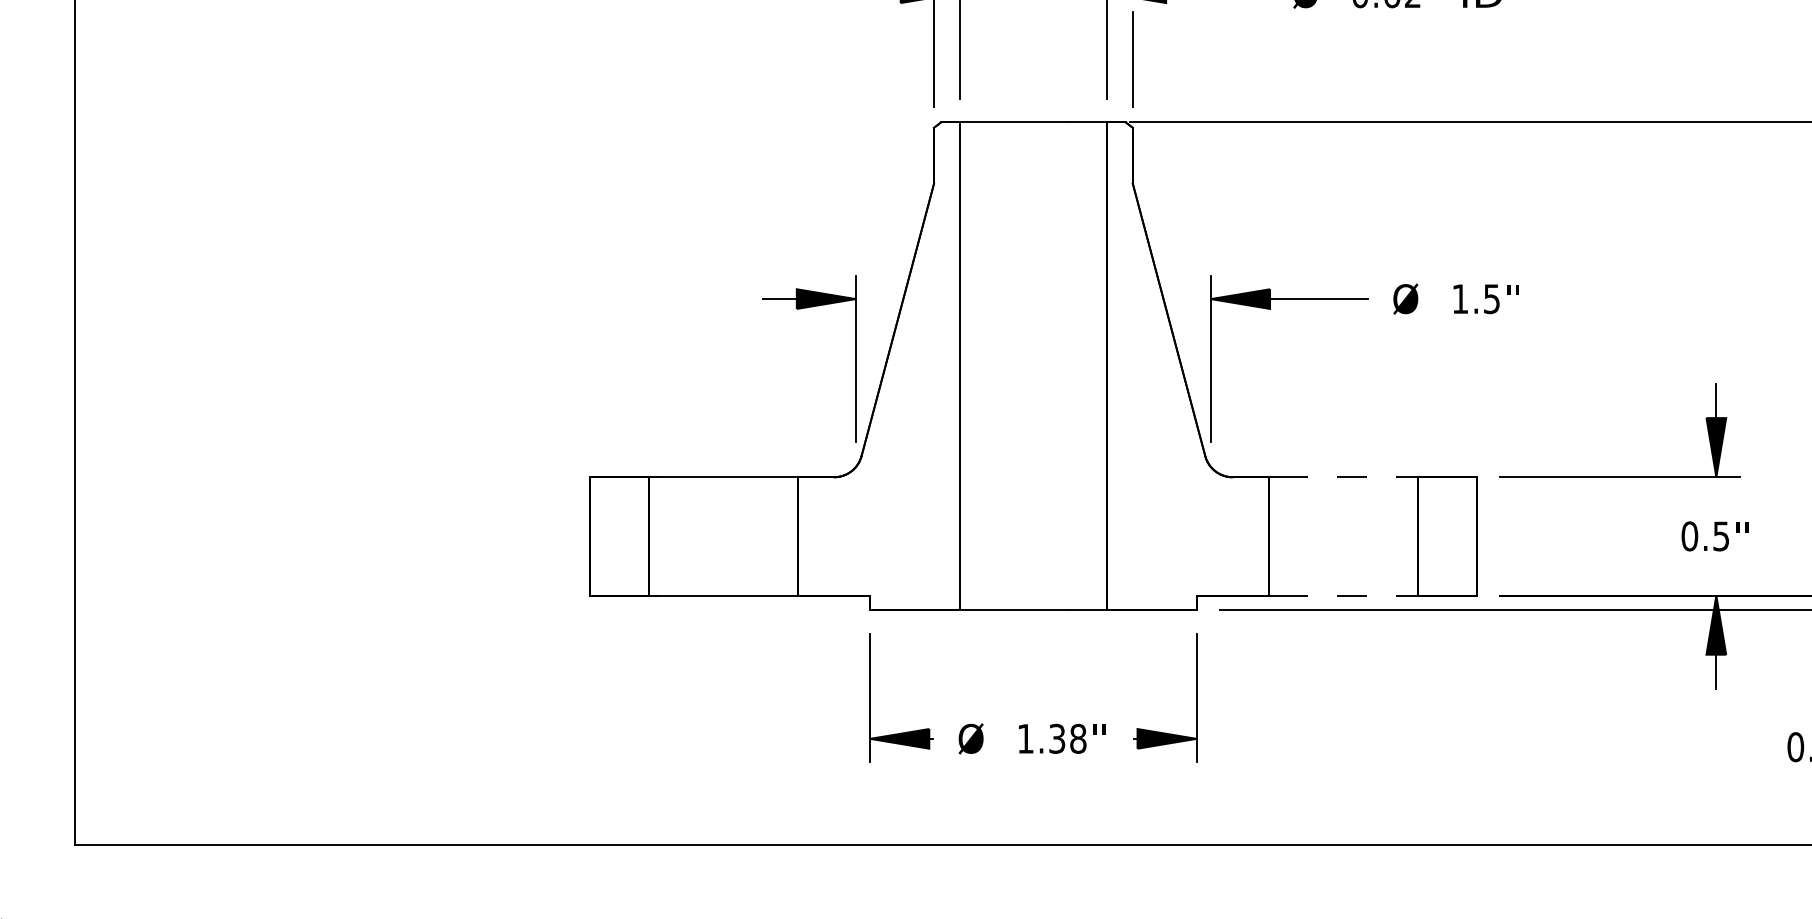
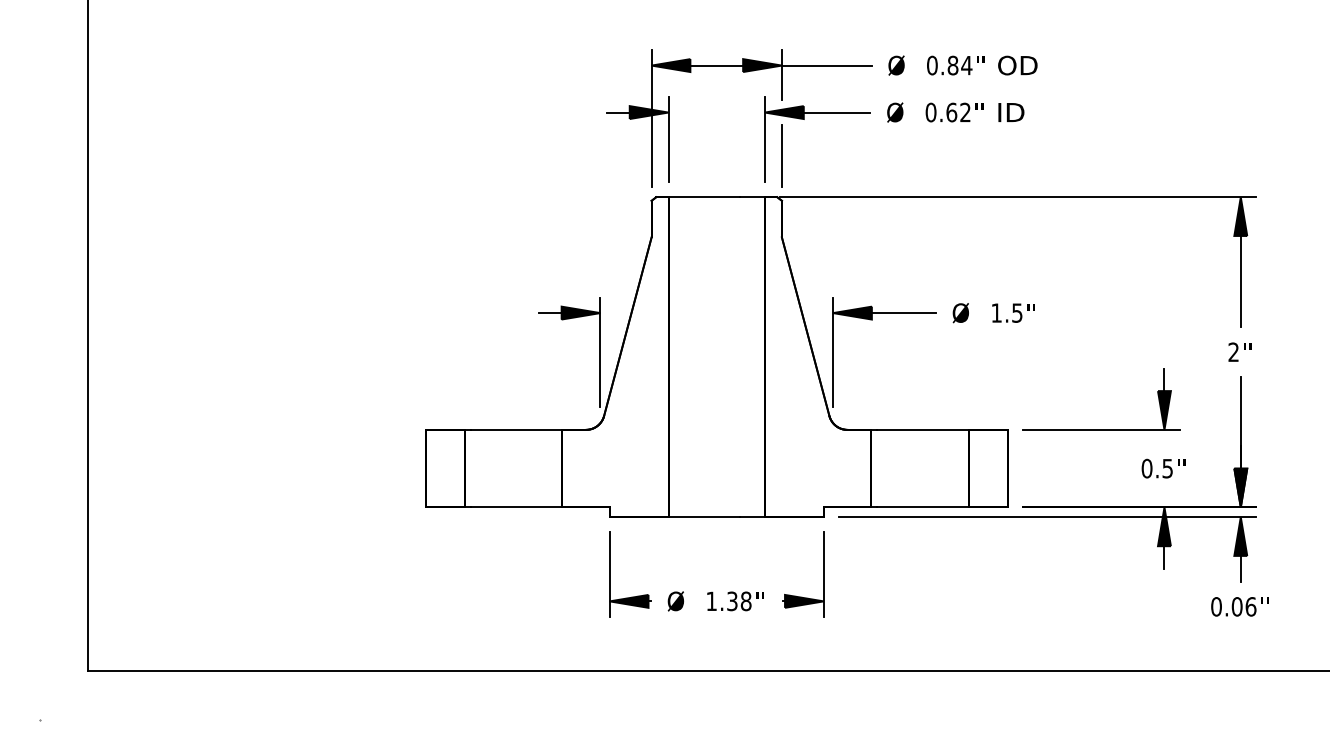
line: (1347, 476) -> (922, 429), dashed -> solid
line: (1347, 595) -> (922, 507), dashed -> solid

